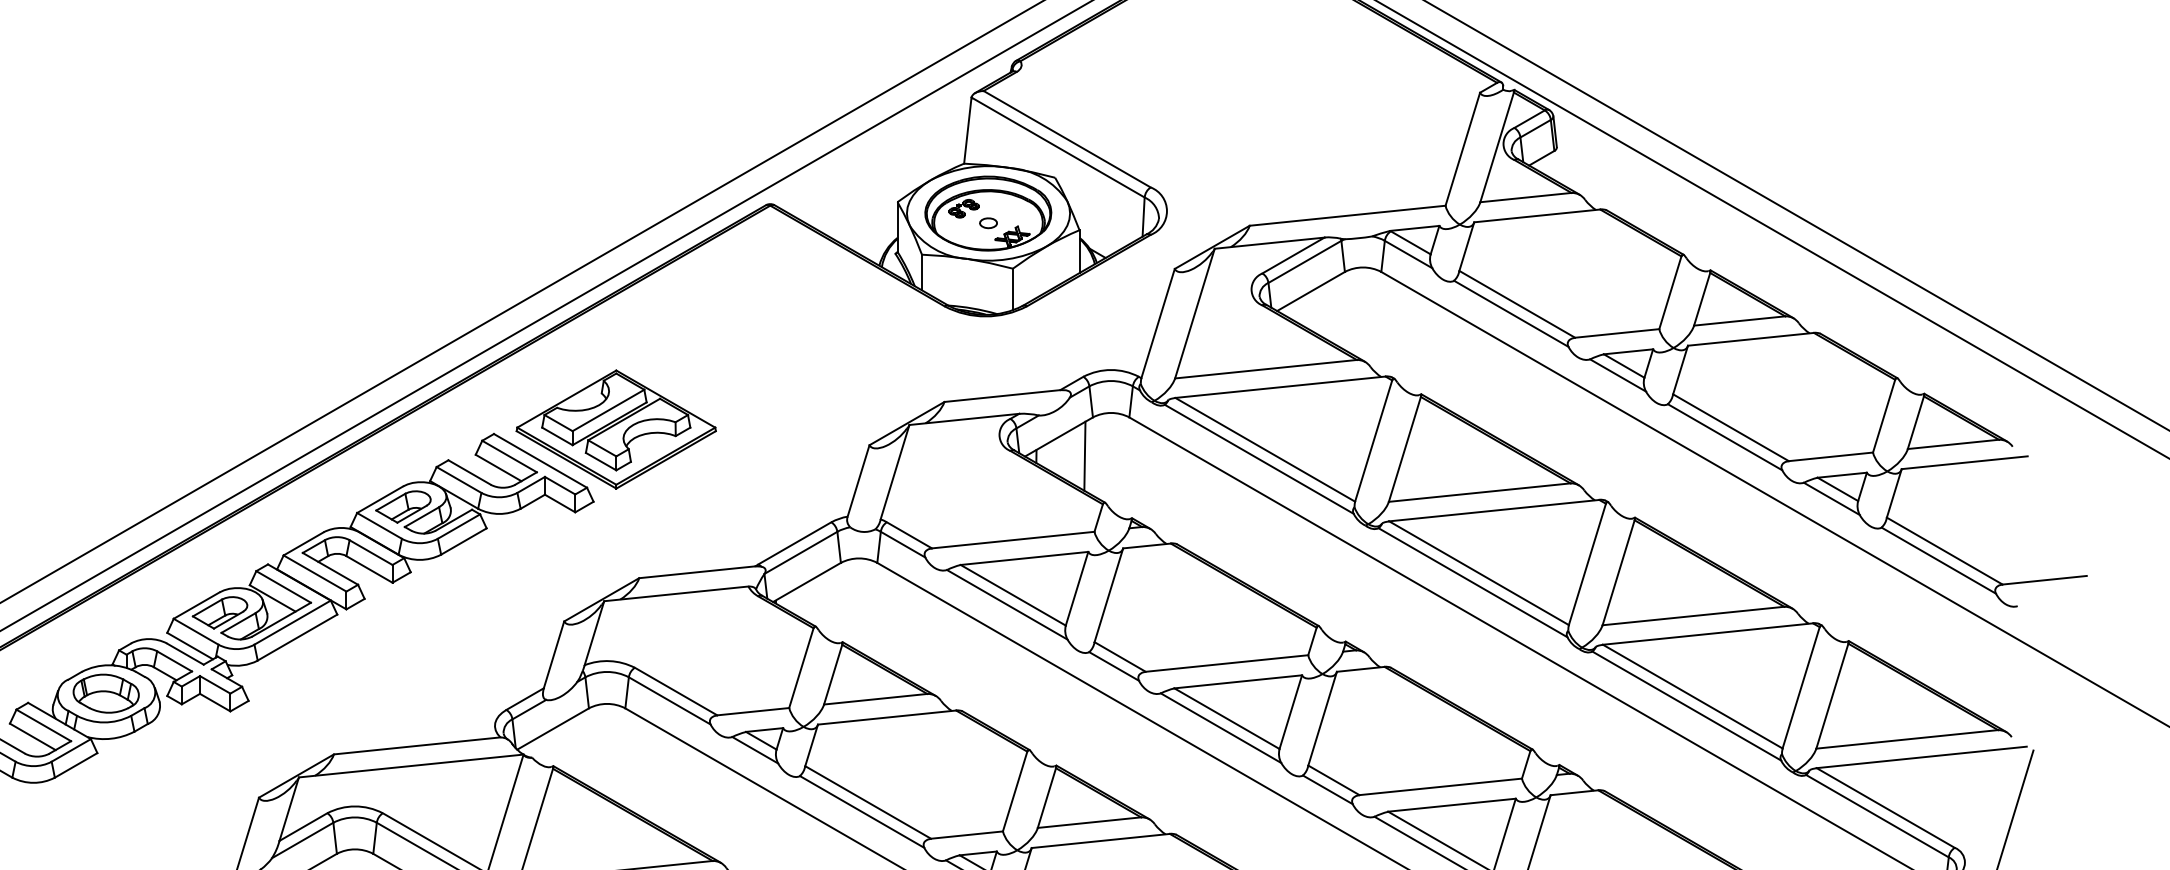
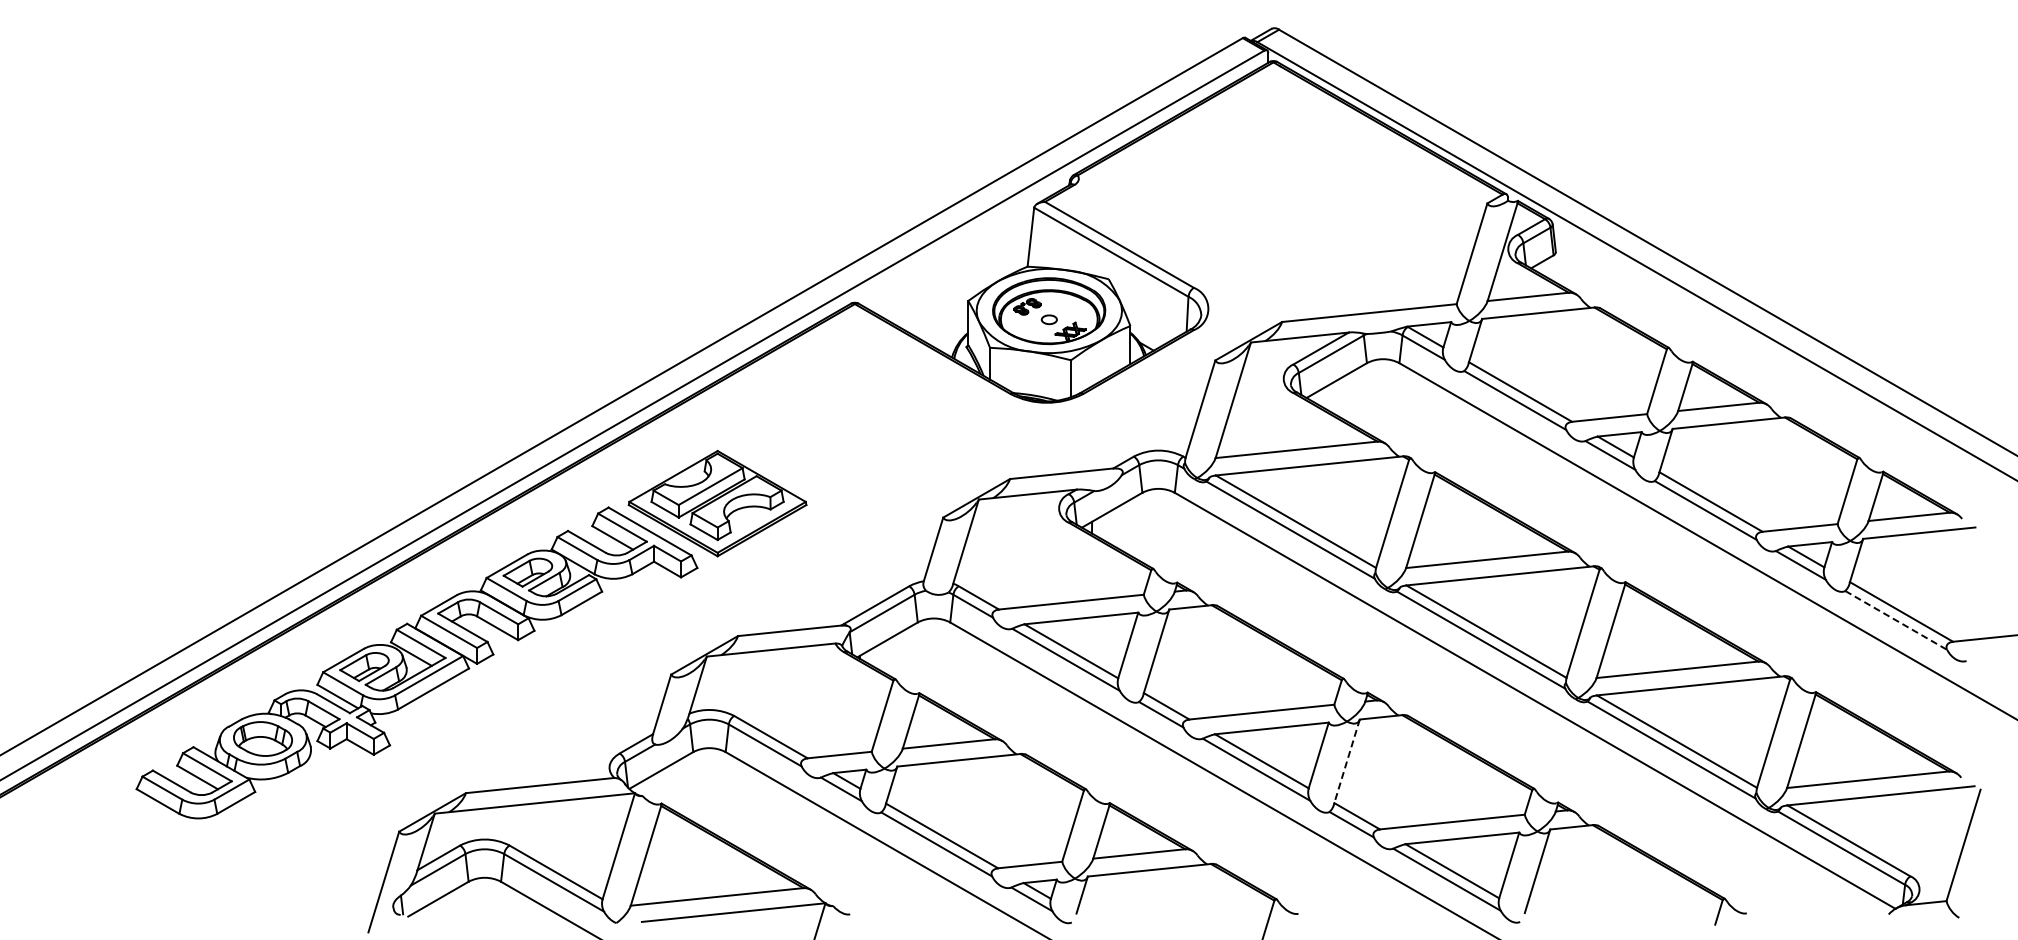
line: (1084, 456) -> (1134, 527), removed
line: (1939, 560) -> (1896, 620), solid -> dashed
line: (1323, 718) -> (1347, 761), solid -> dashed

